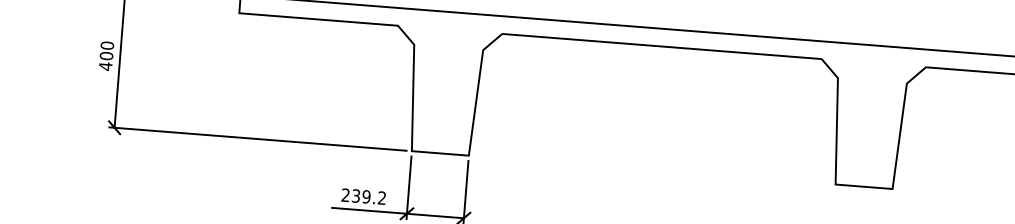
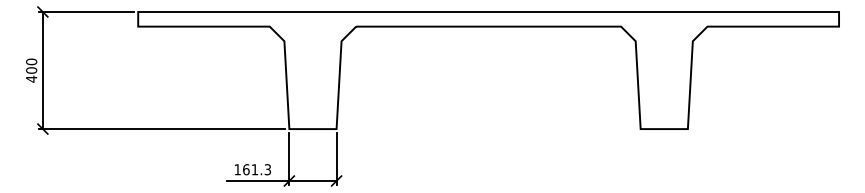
text: (363, 196) -> (252, 169), 239.2 -> 161.3

